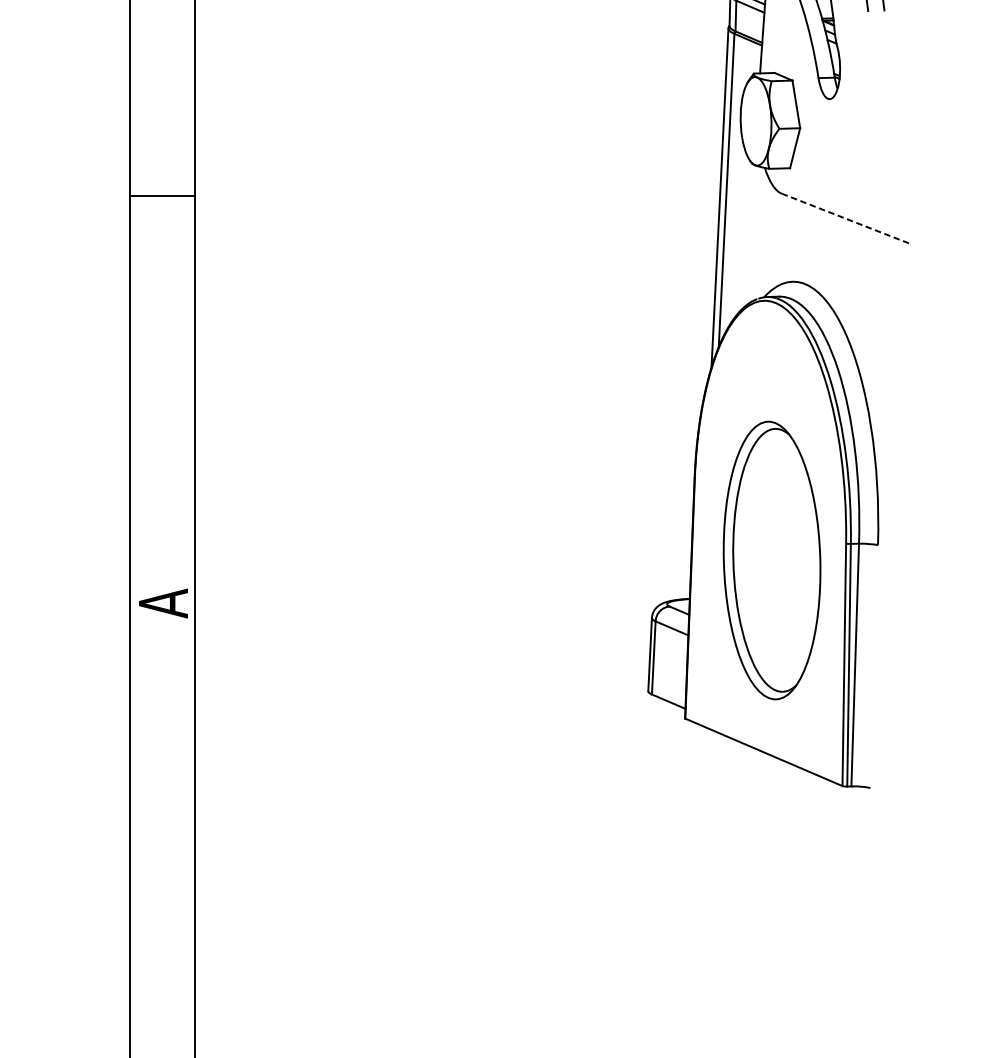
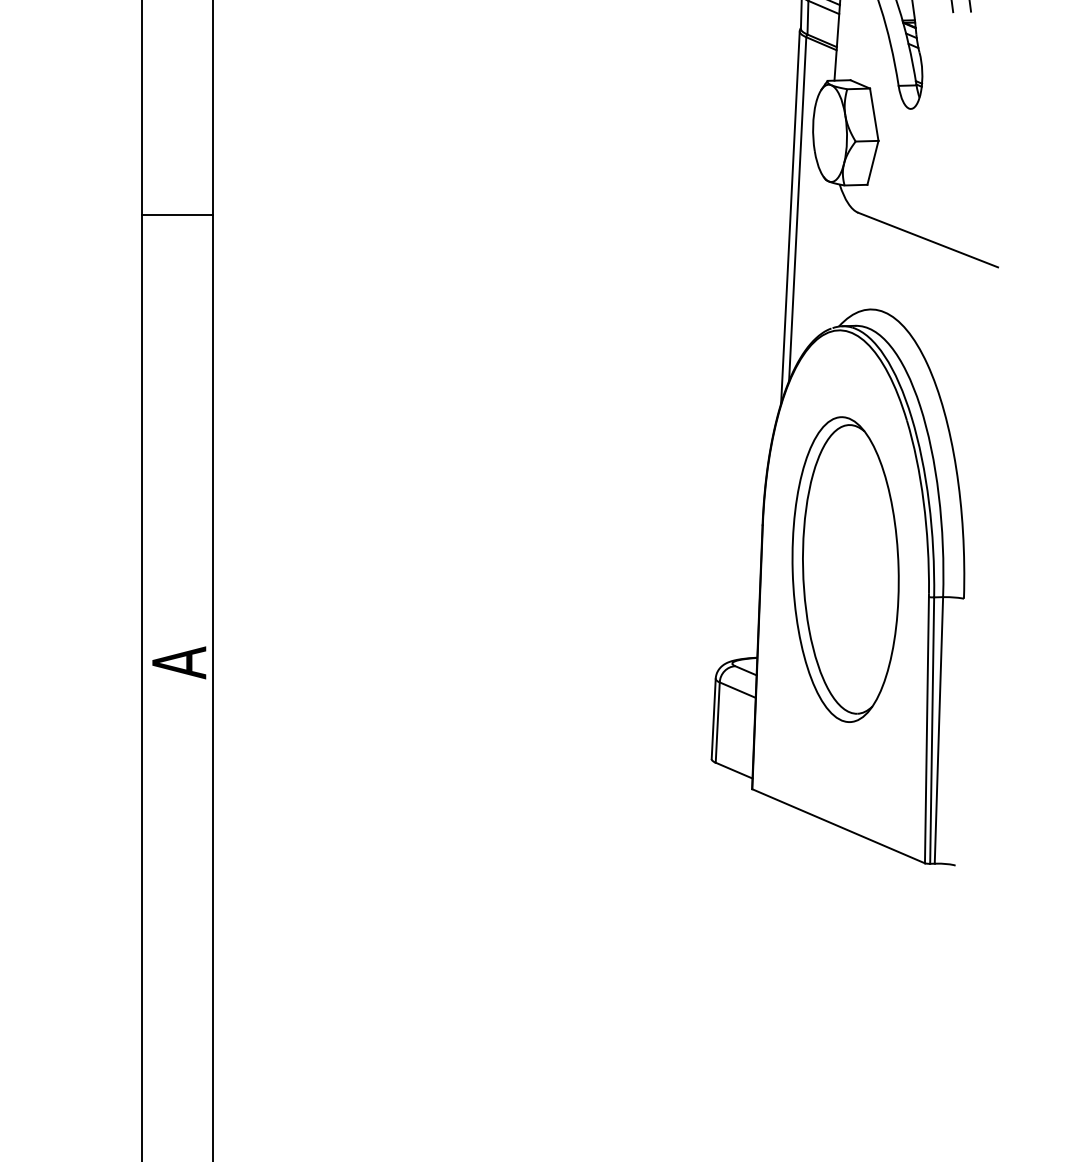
line: (845, 218) -> (928, 240), dashed -> solid
part: (771, 560) -> (845, 569), moved

